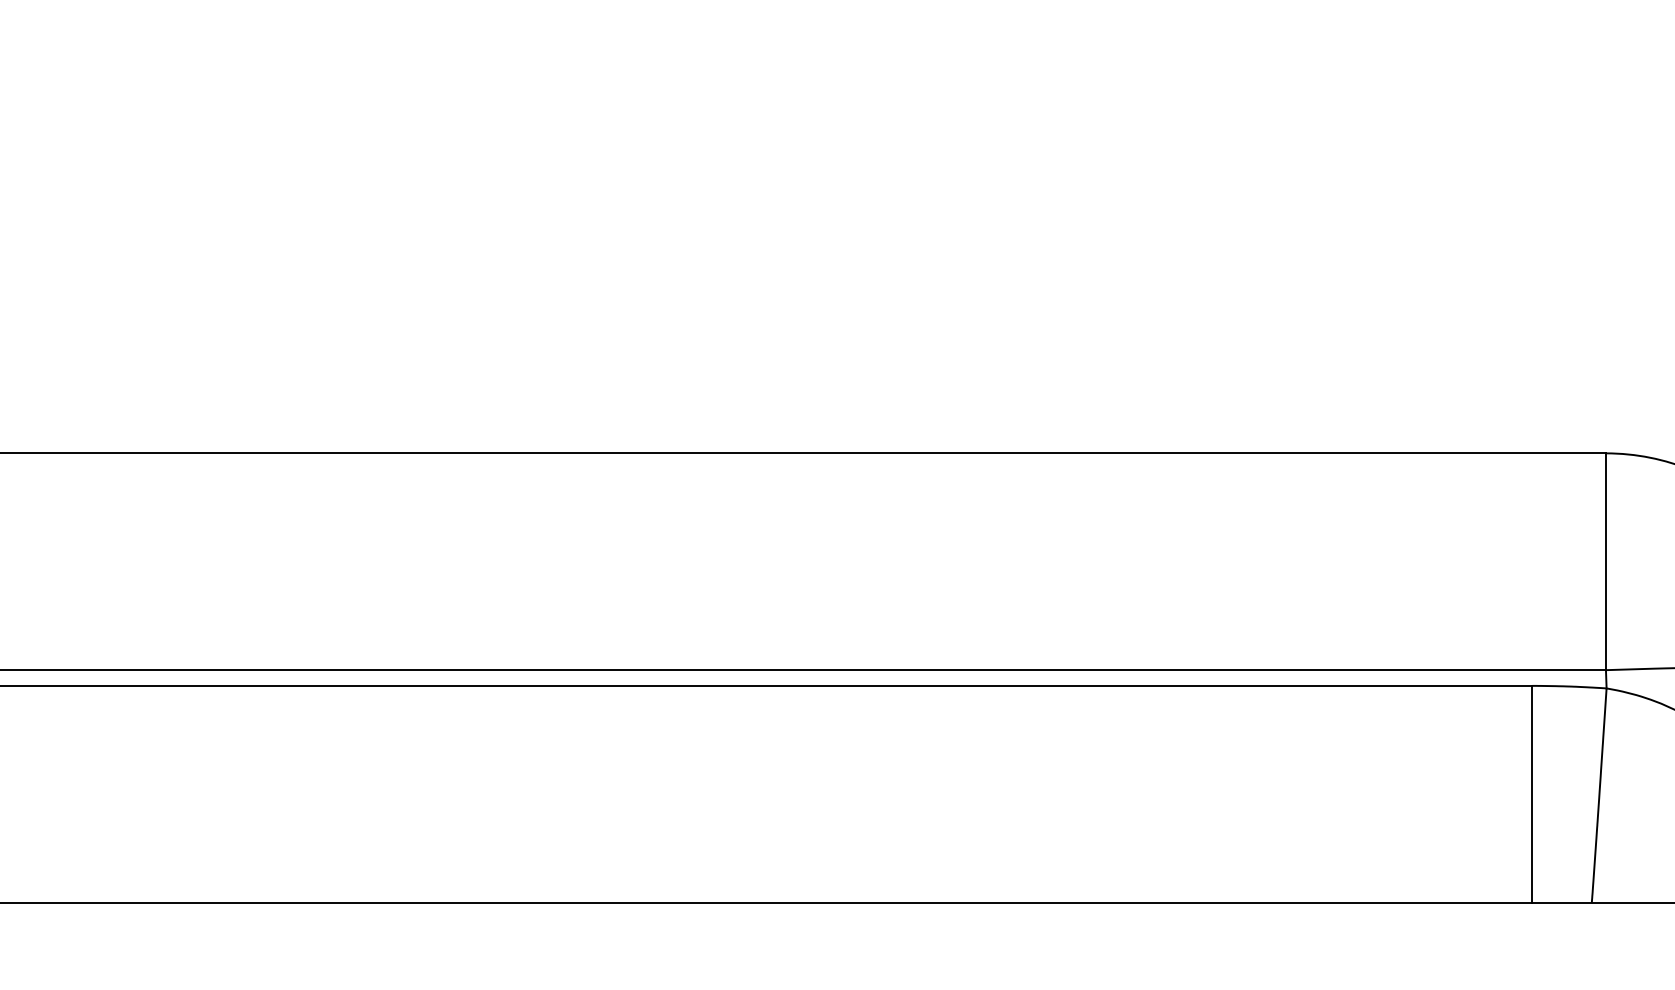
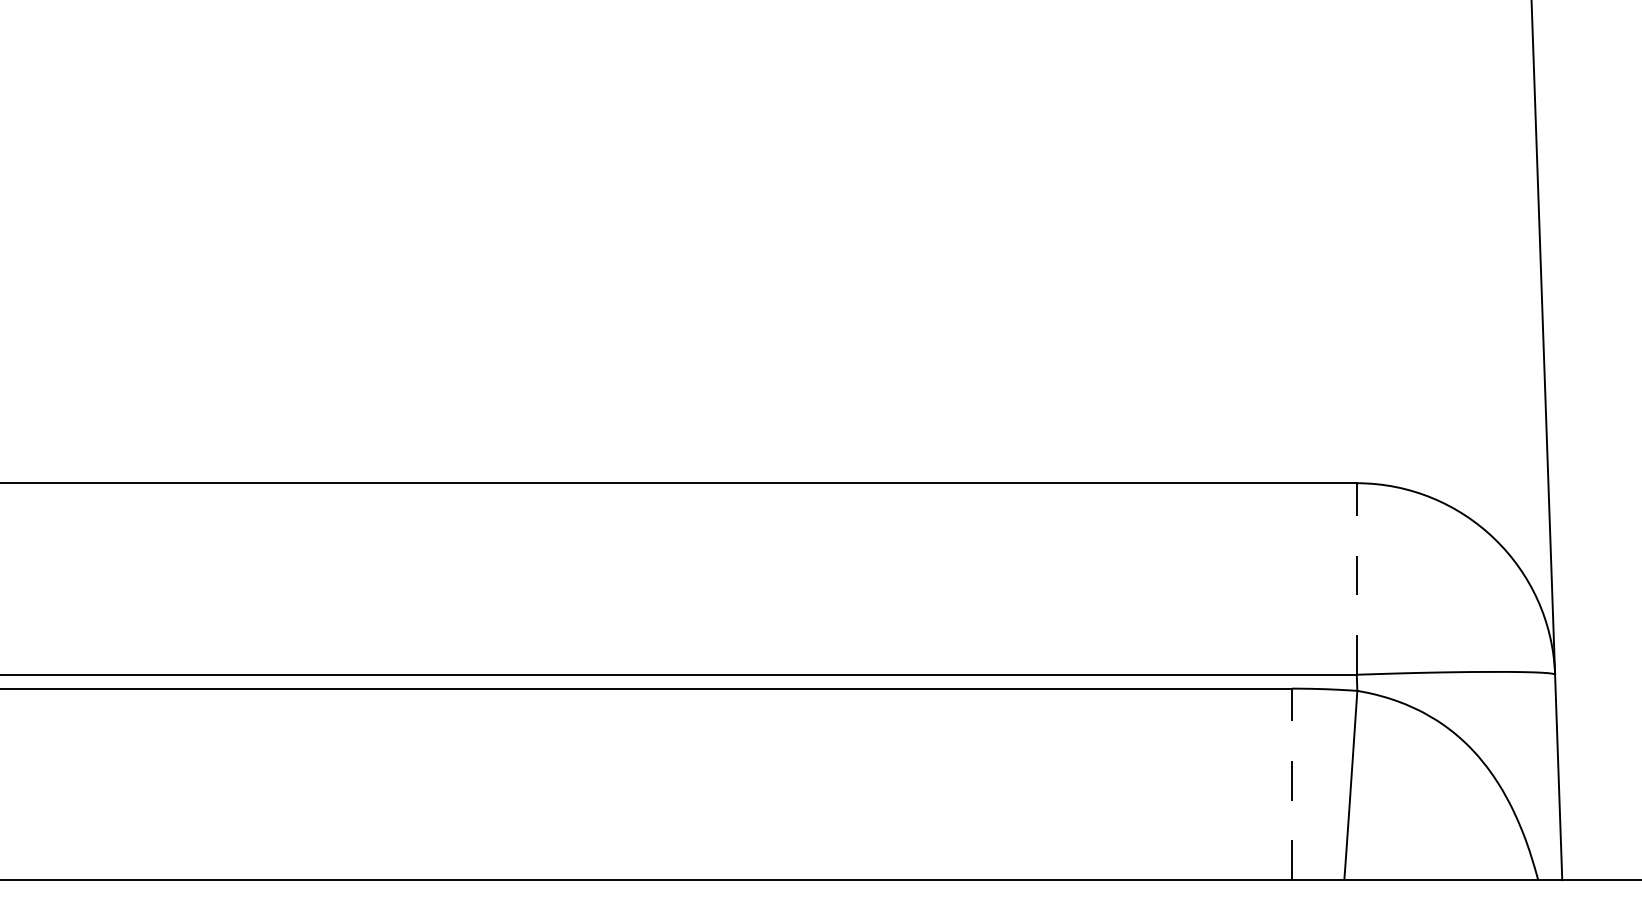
line: (1605, 561) -> (1356, 578), solid -> dashed
line: (1532, 794) -> (1291, 784), solid -> dashed

